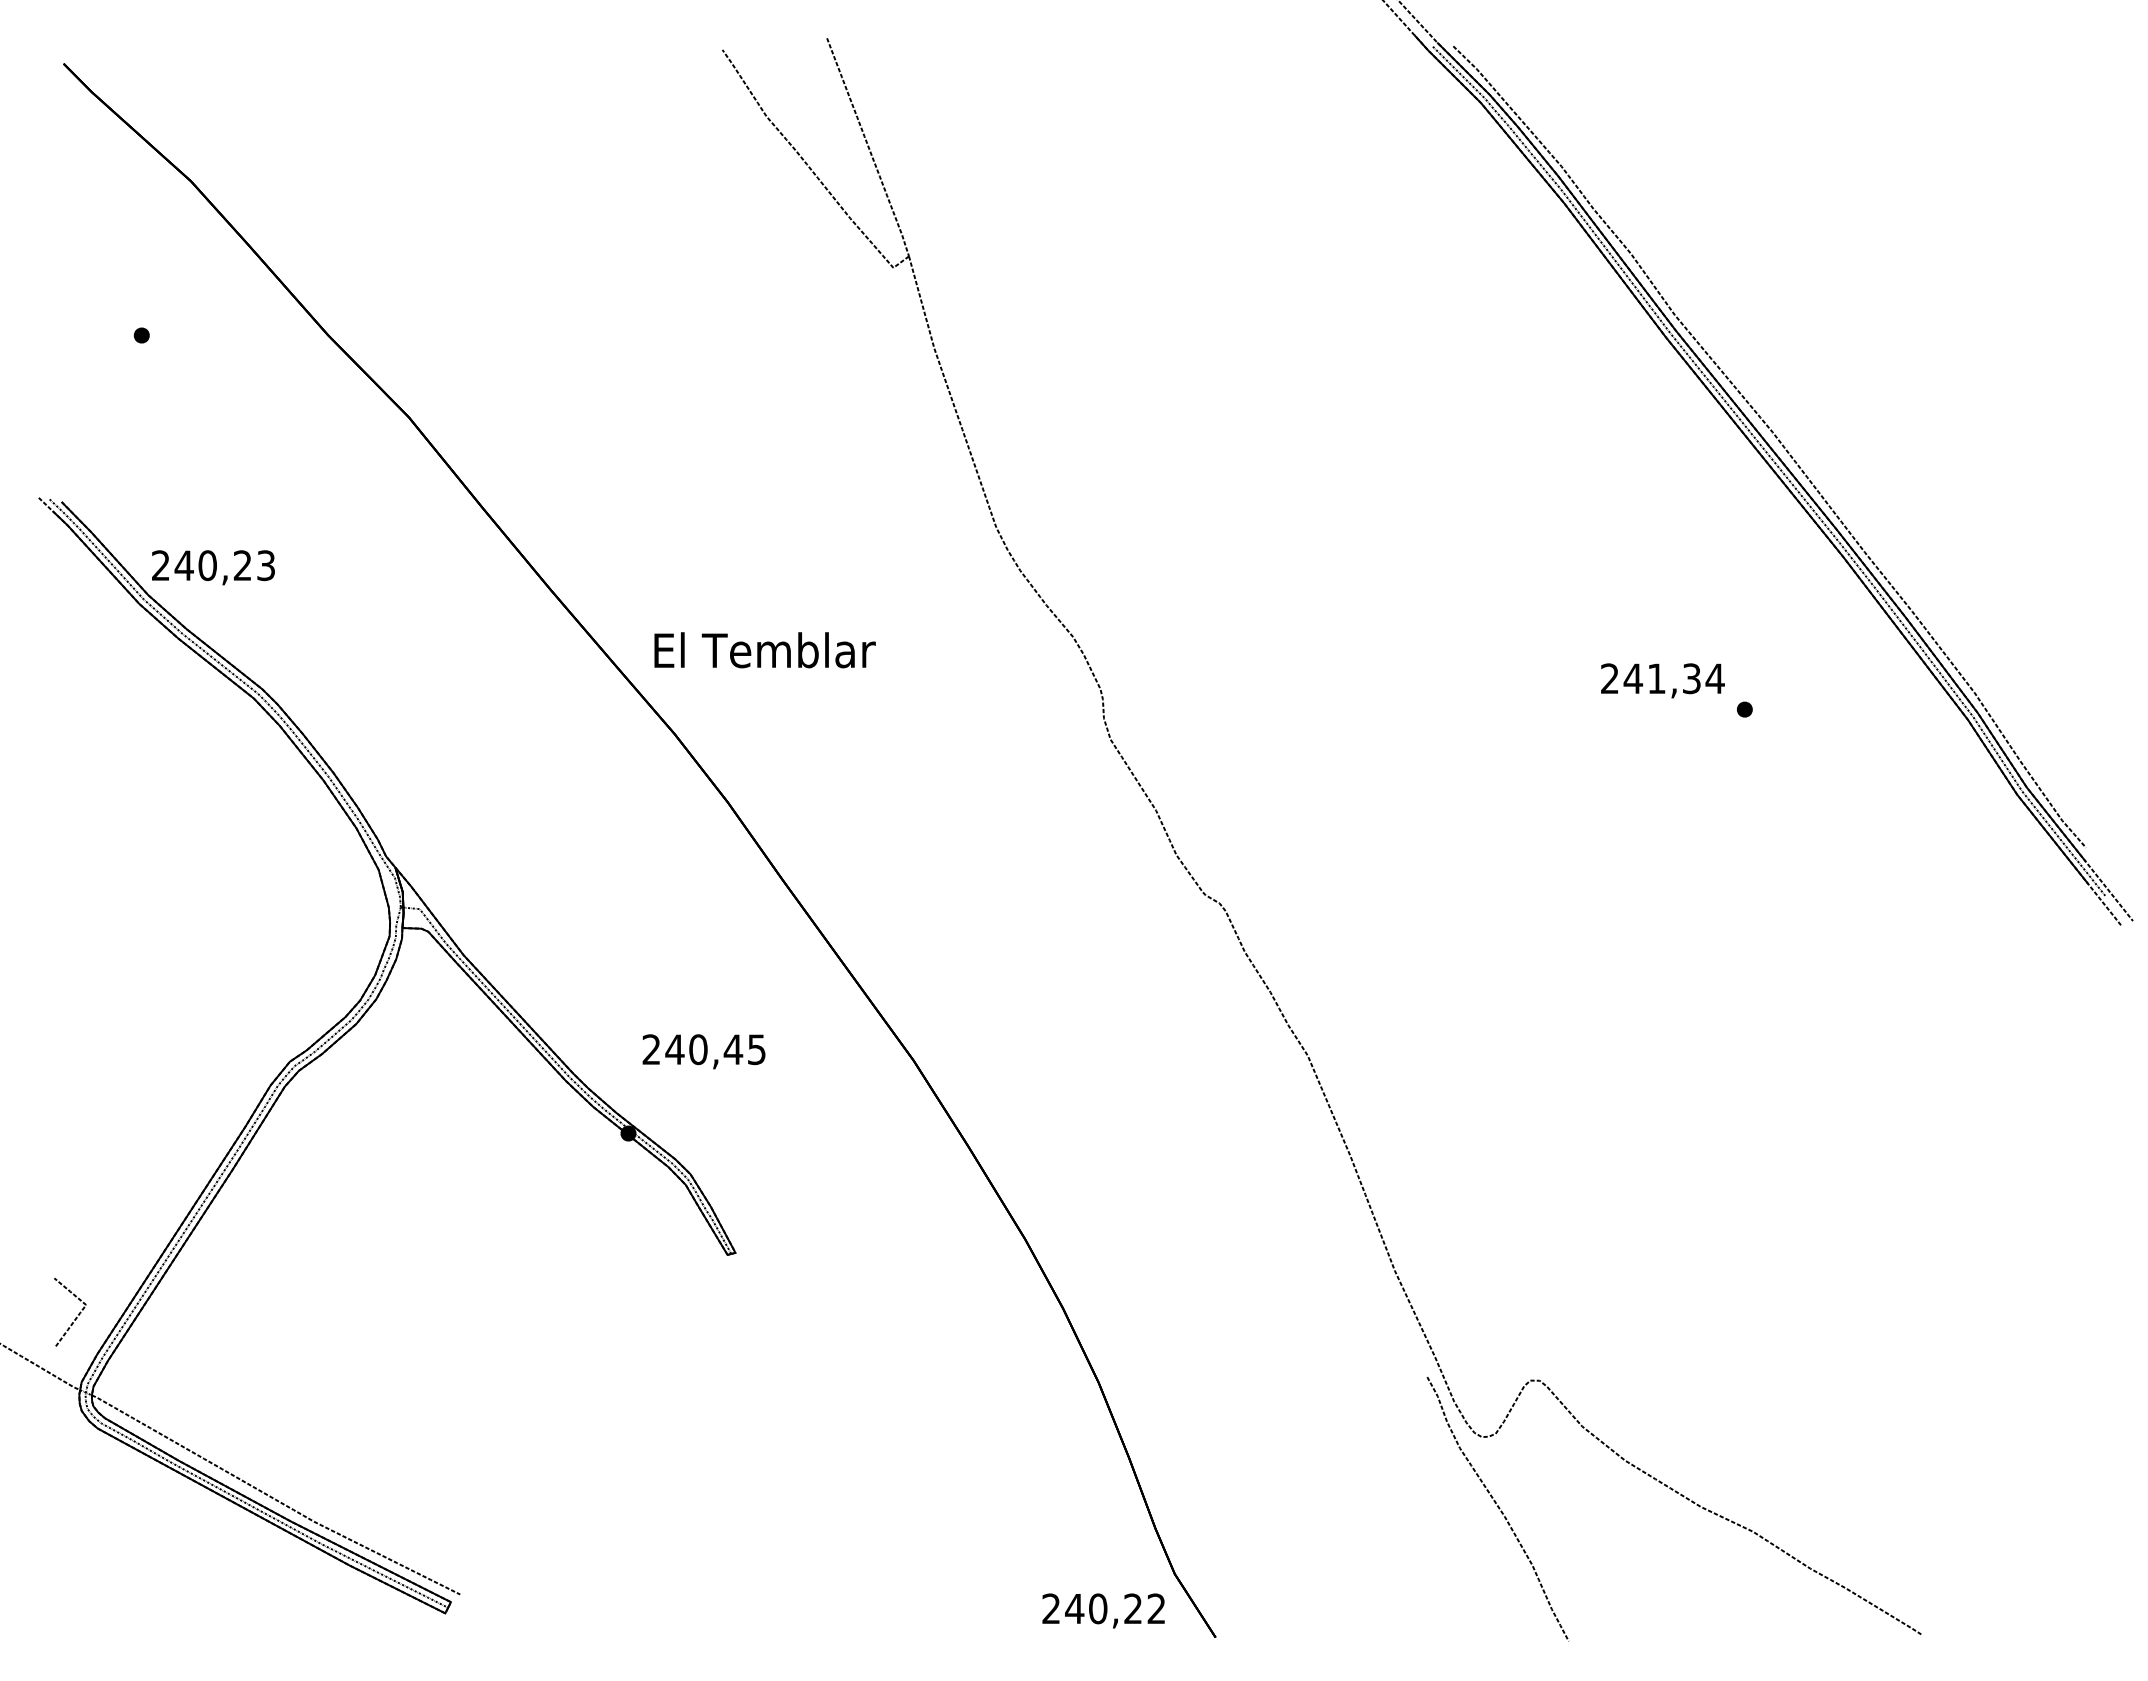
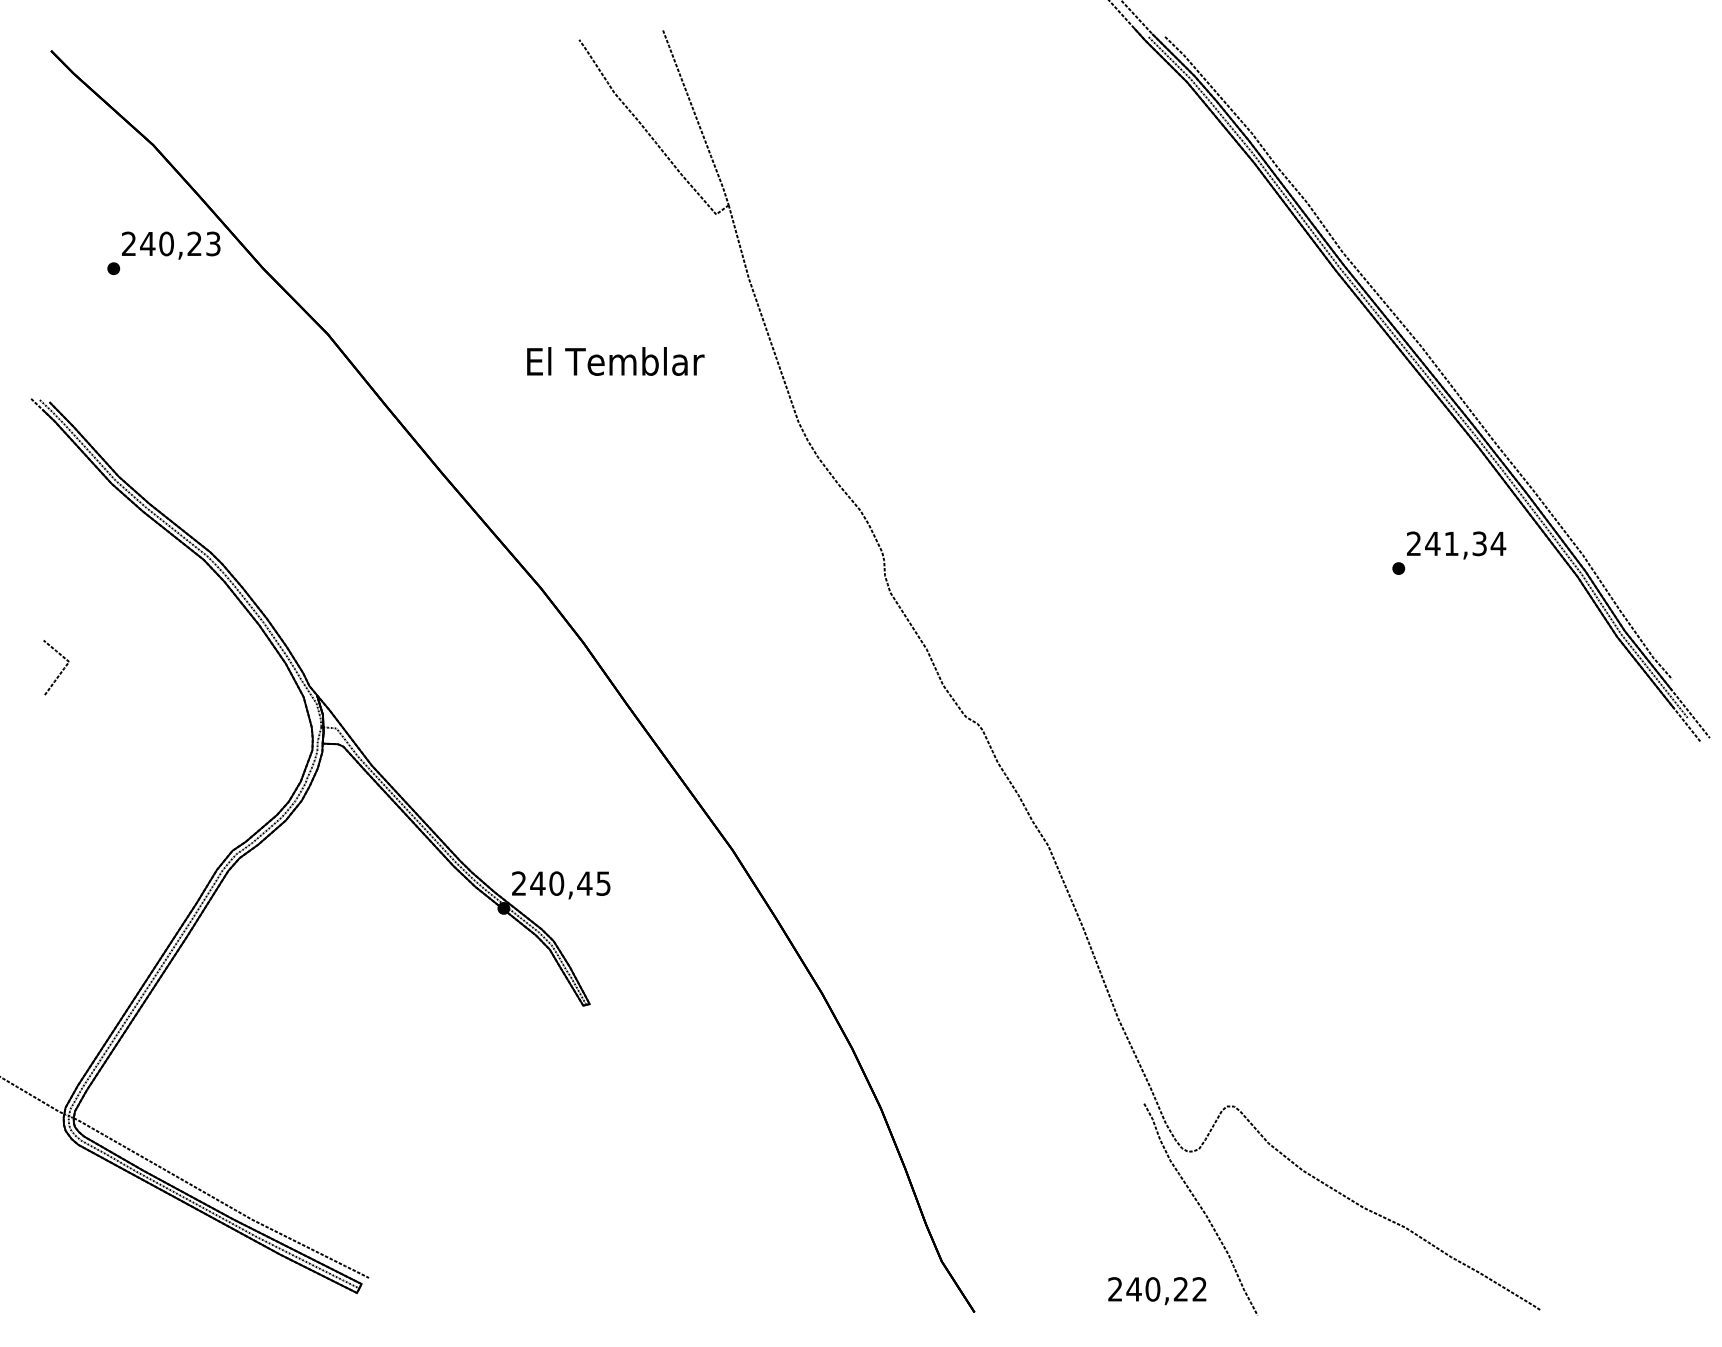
text: (213, 567) -> (171, 245), moved
text: (764, 650) -> (615, 361), moved
text: (1662, 680) -> (1456, 545), moved
text: (703, 1051) -> (560, 885), moved
curve: (75, 1317) -> (60, 671), moved
text: (1103, 1610) -> (1157, 1290), moved

